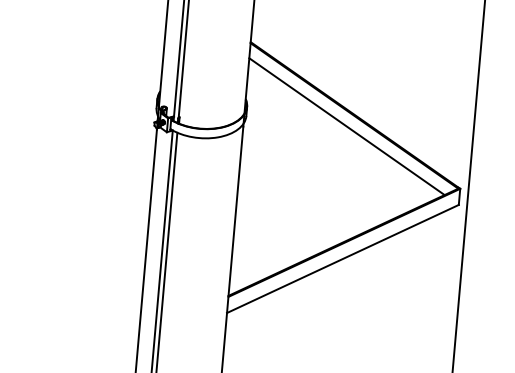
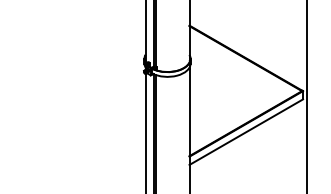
line: (347, 126) -> (242, 64), removed

